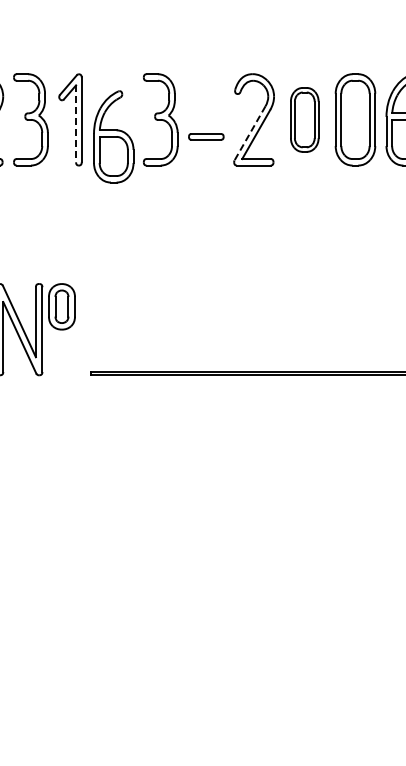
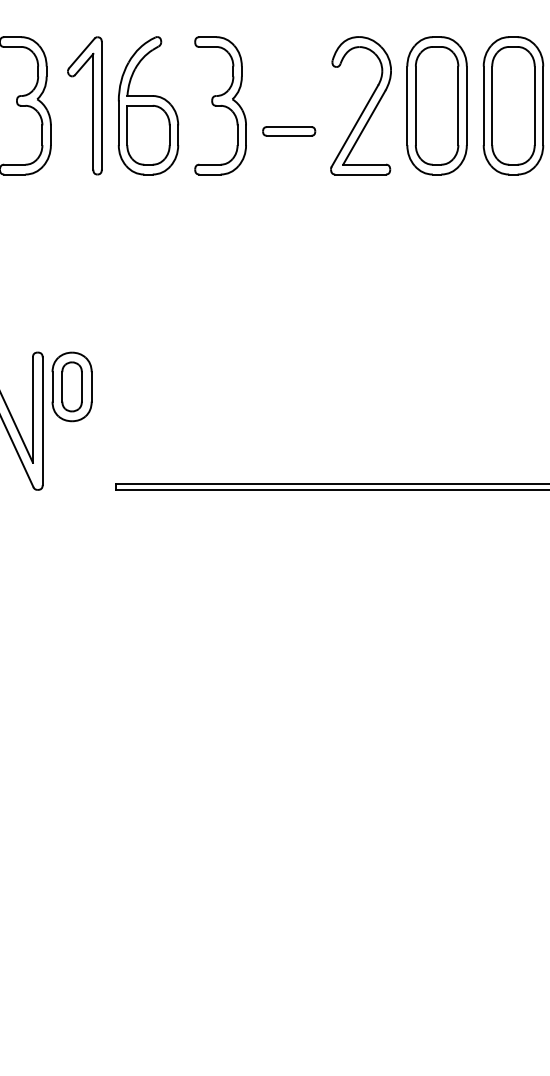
part: (304, 119) -> (436, 105), size x1.43
line: (76, 124) -> (93, 112), dashed -> solid
line: (249, 133) -> (354, 126), dashed -> solid
part: (113, 136) -> (148, 105), moved

